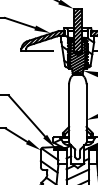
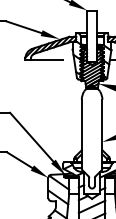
hatch: (77, 30) -> (91, 36), removed

